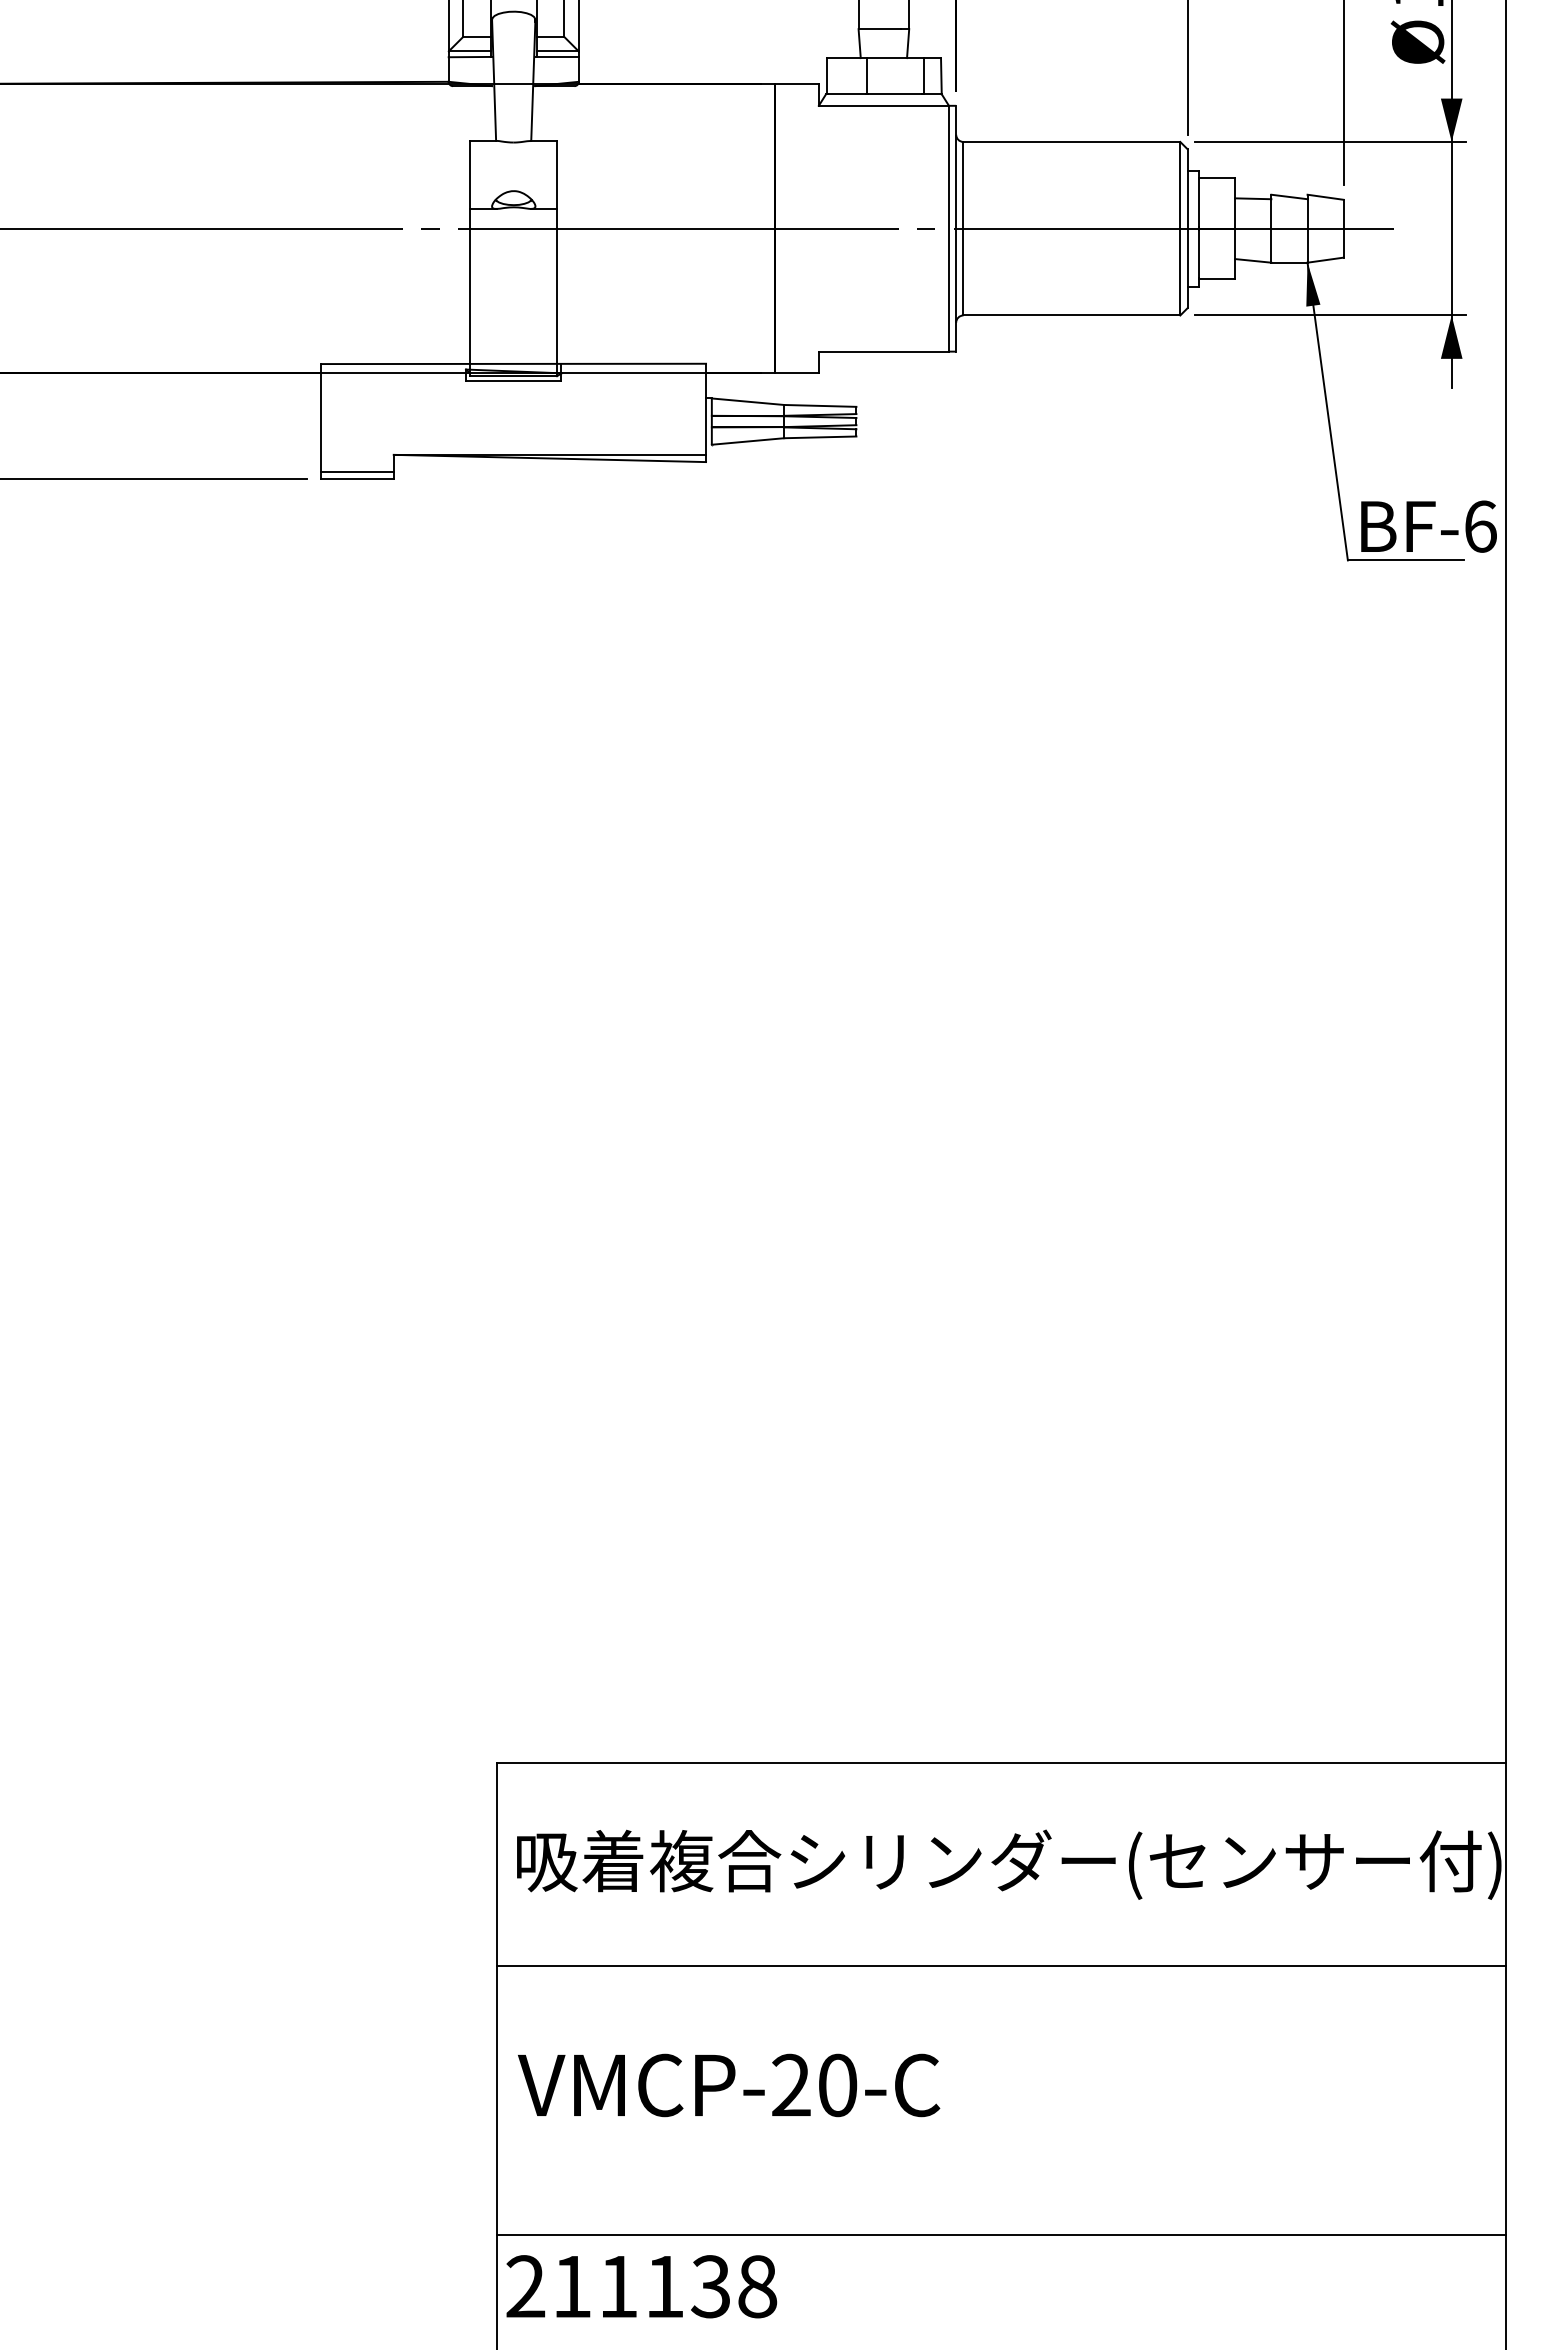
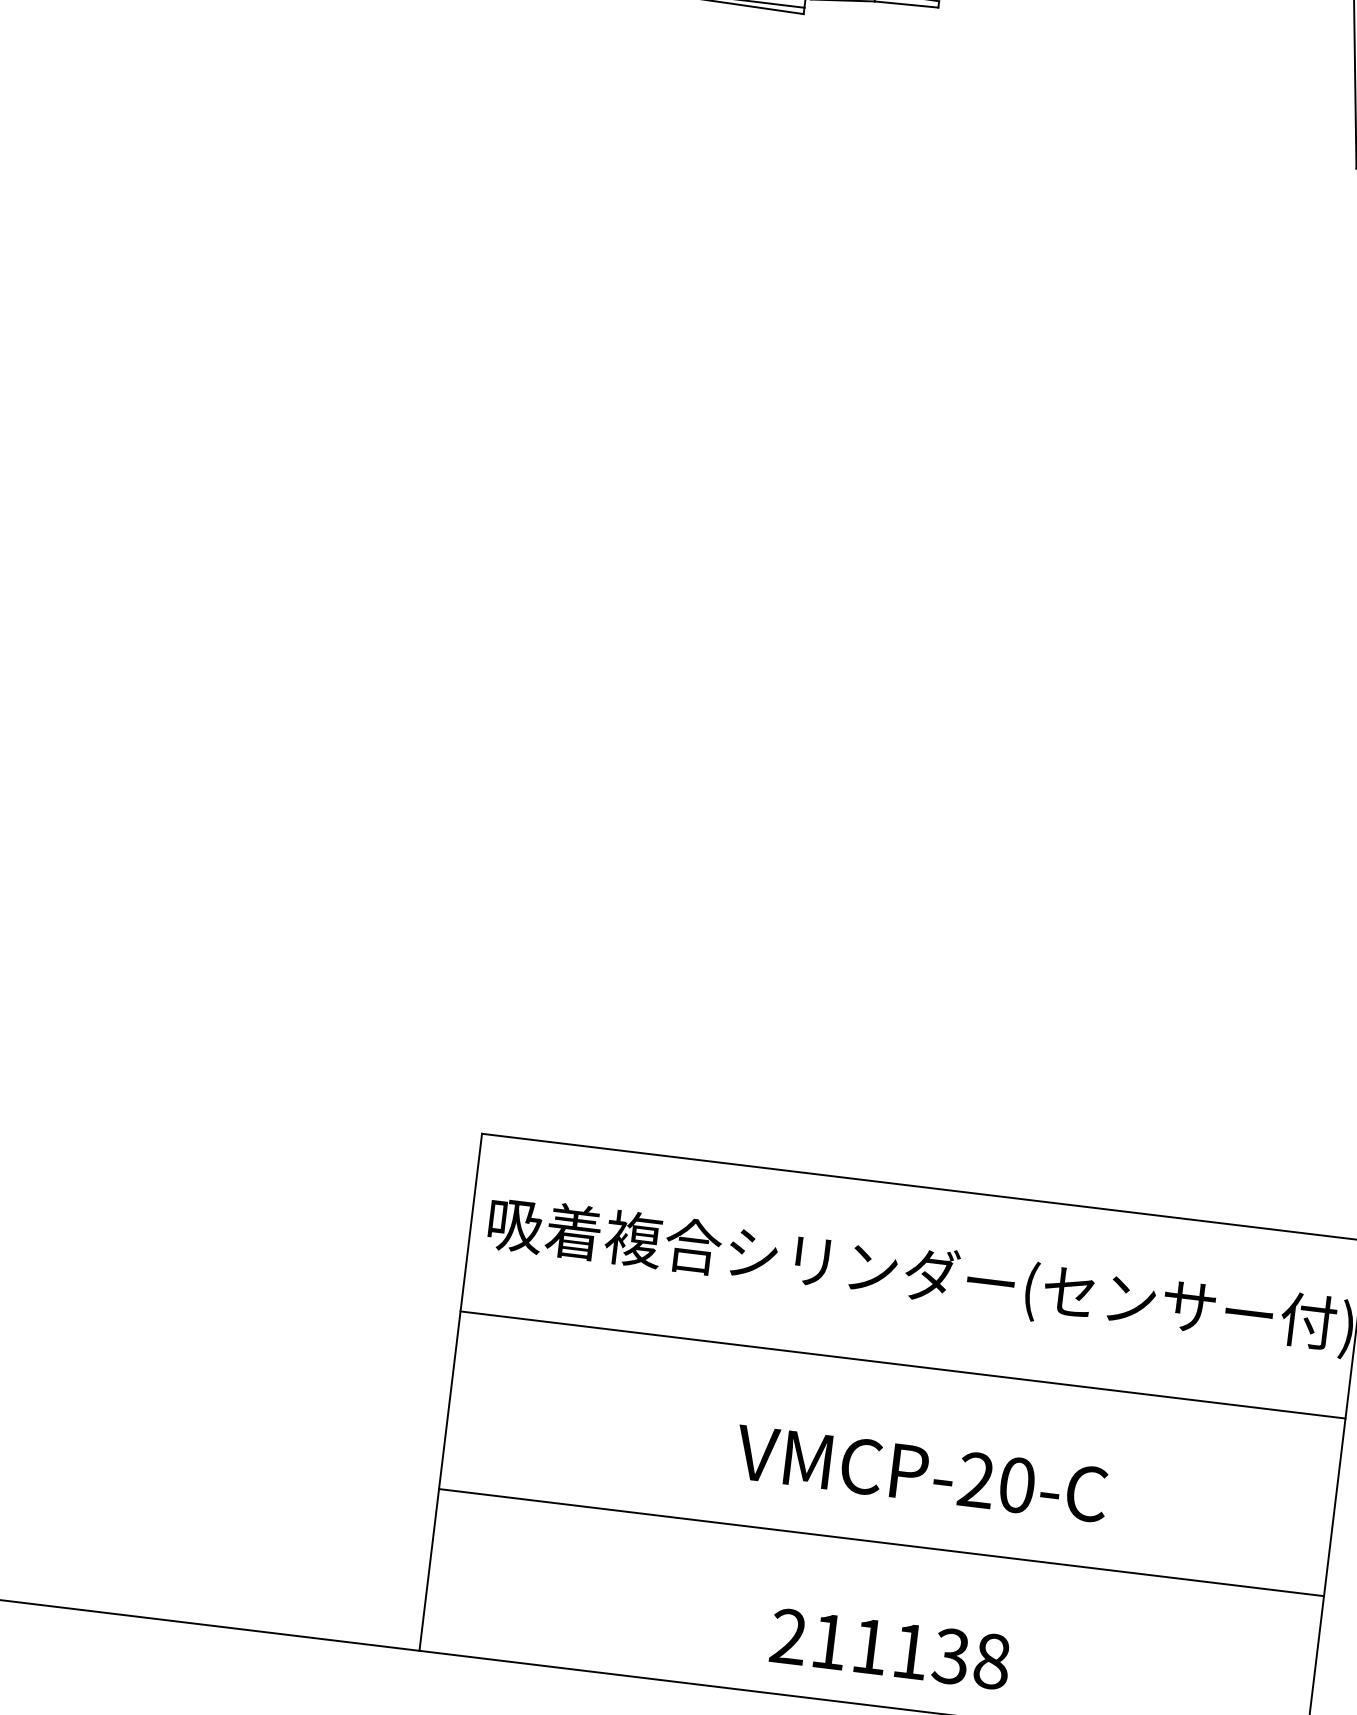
text: (729, 2085) -> (922, 1473), moved
line: (1000, 2235) -> (880, 1542), moved
text: (641, 2286) -> (890, 1648), moved

